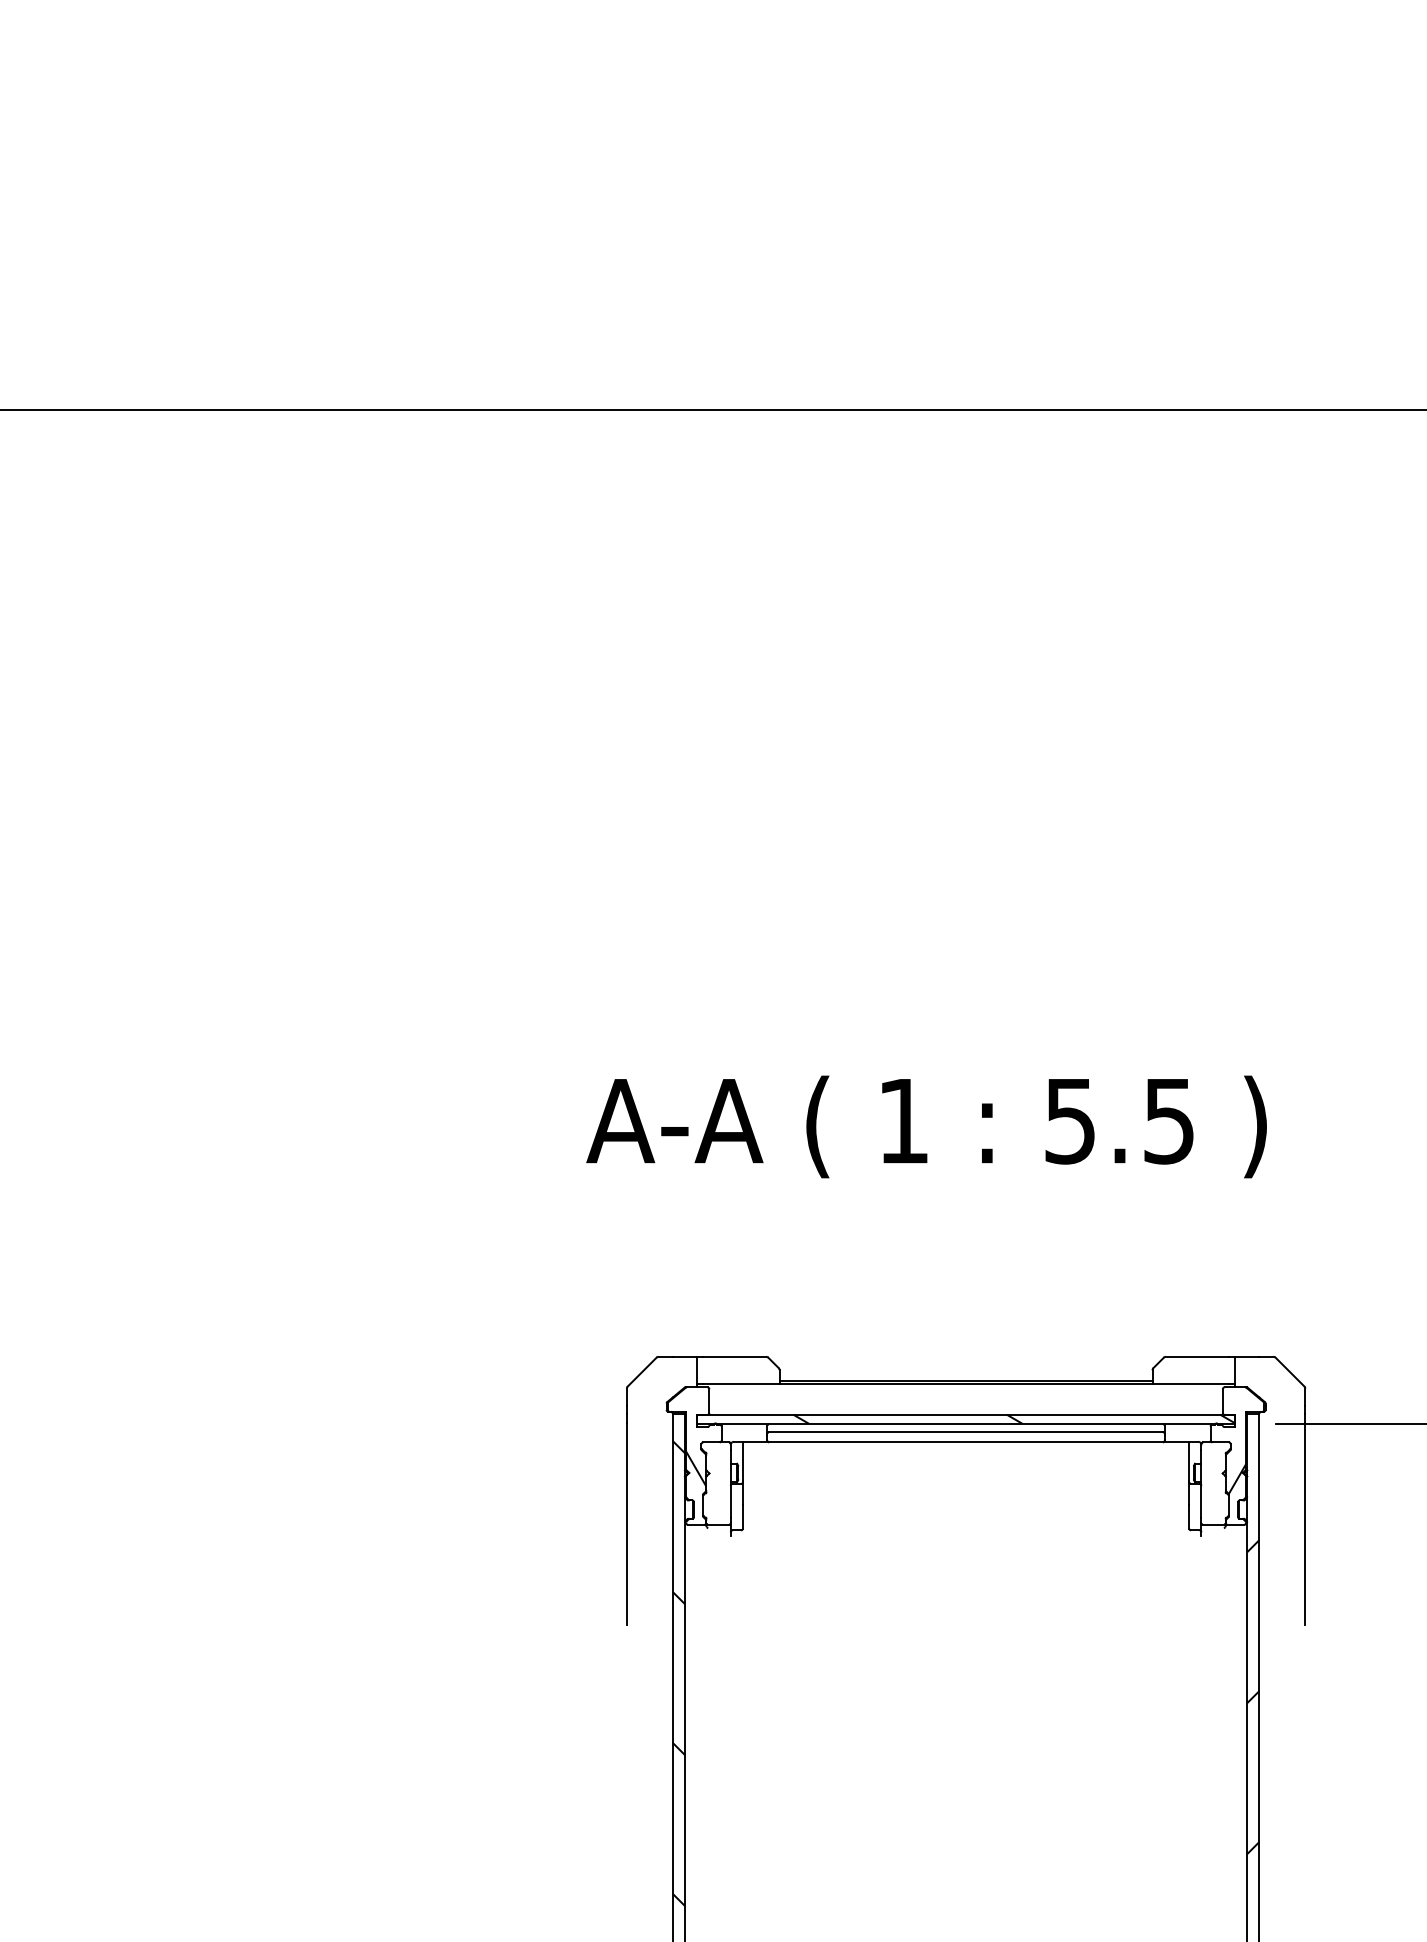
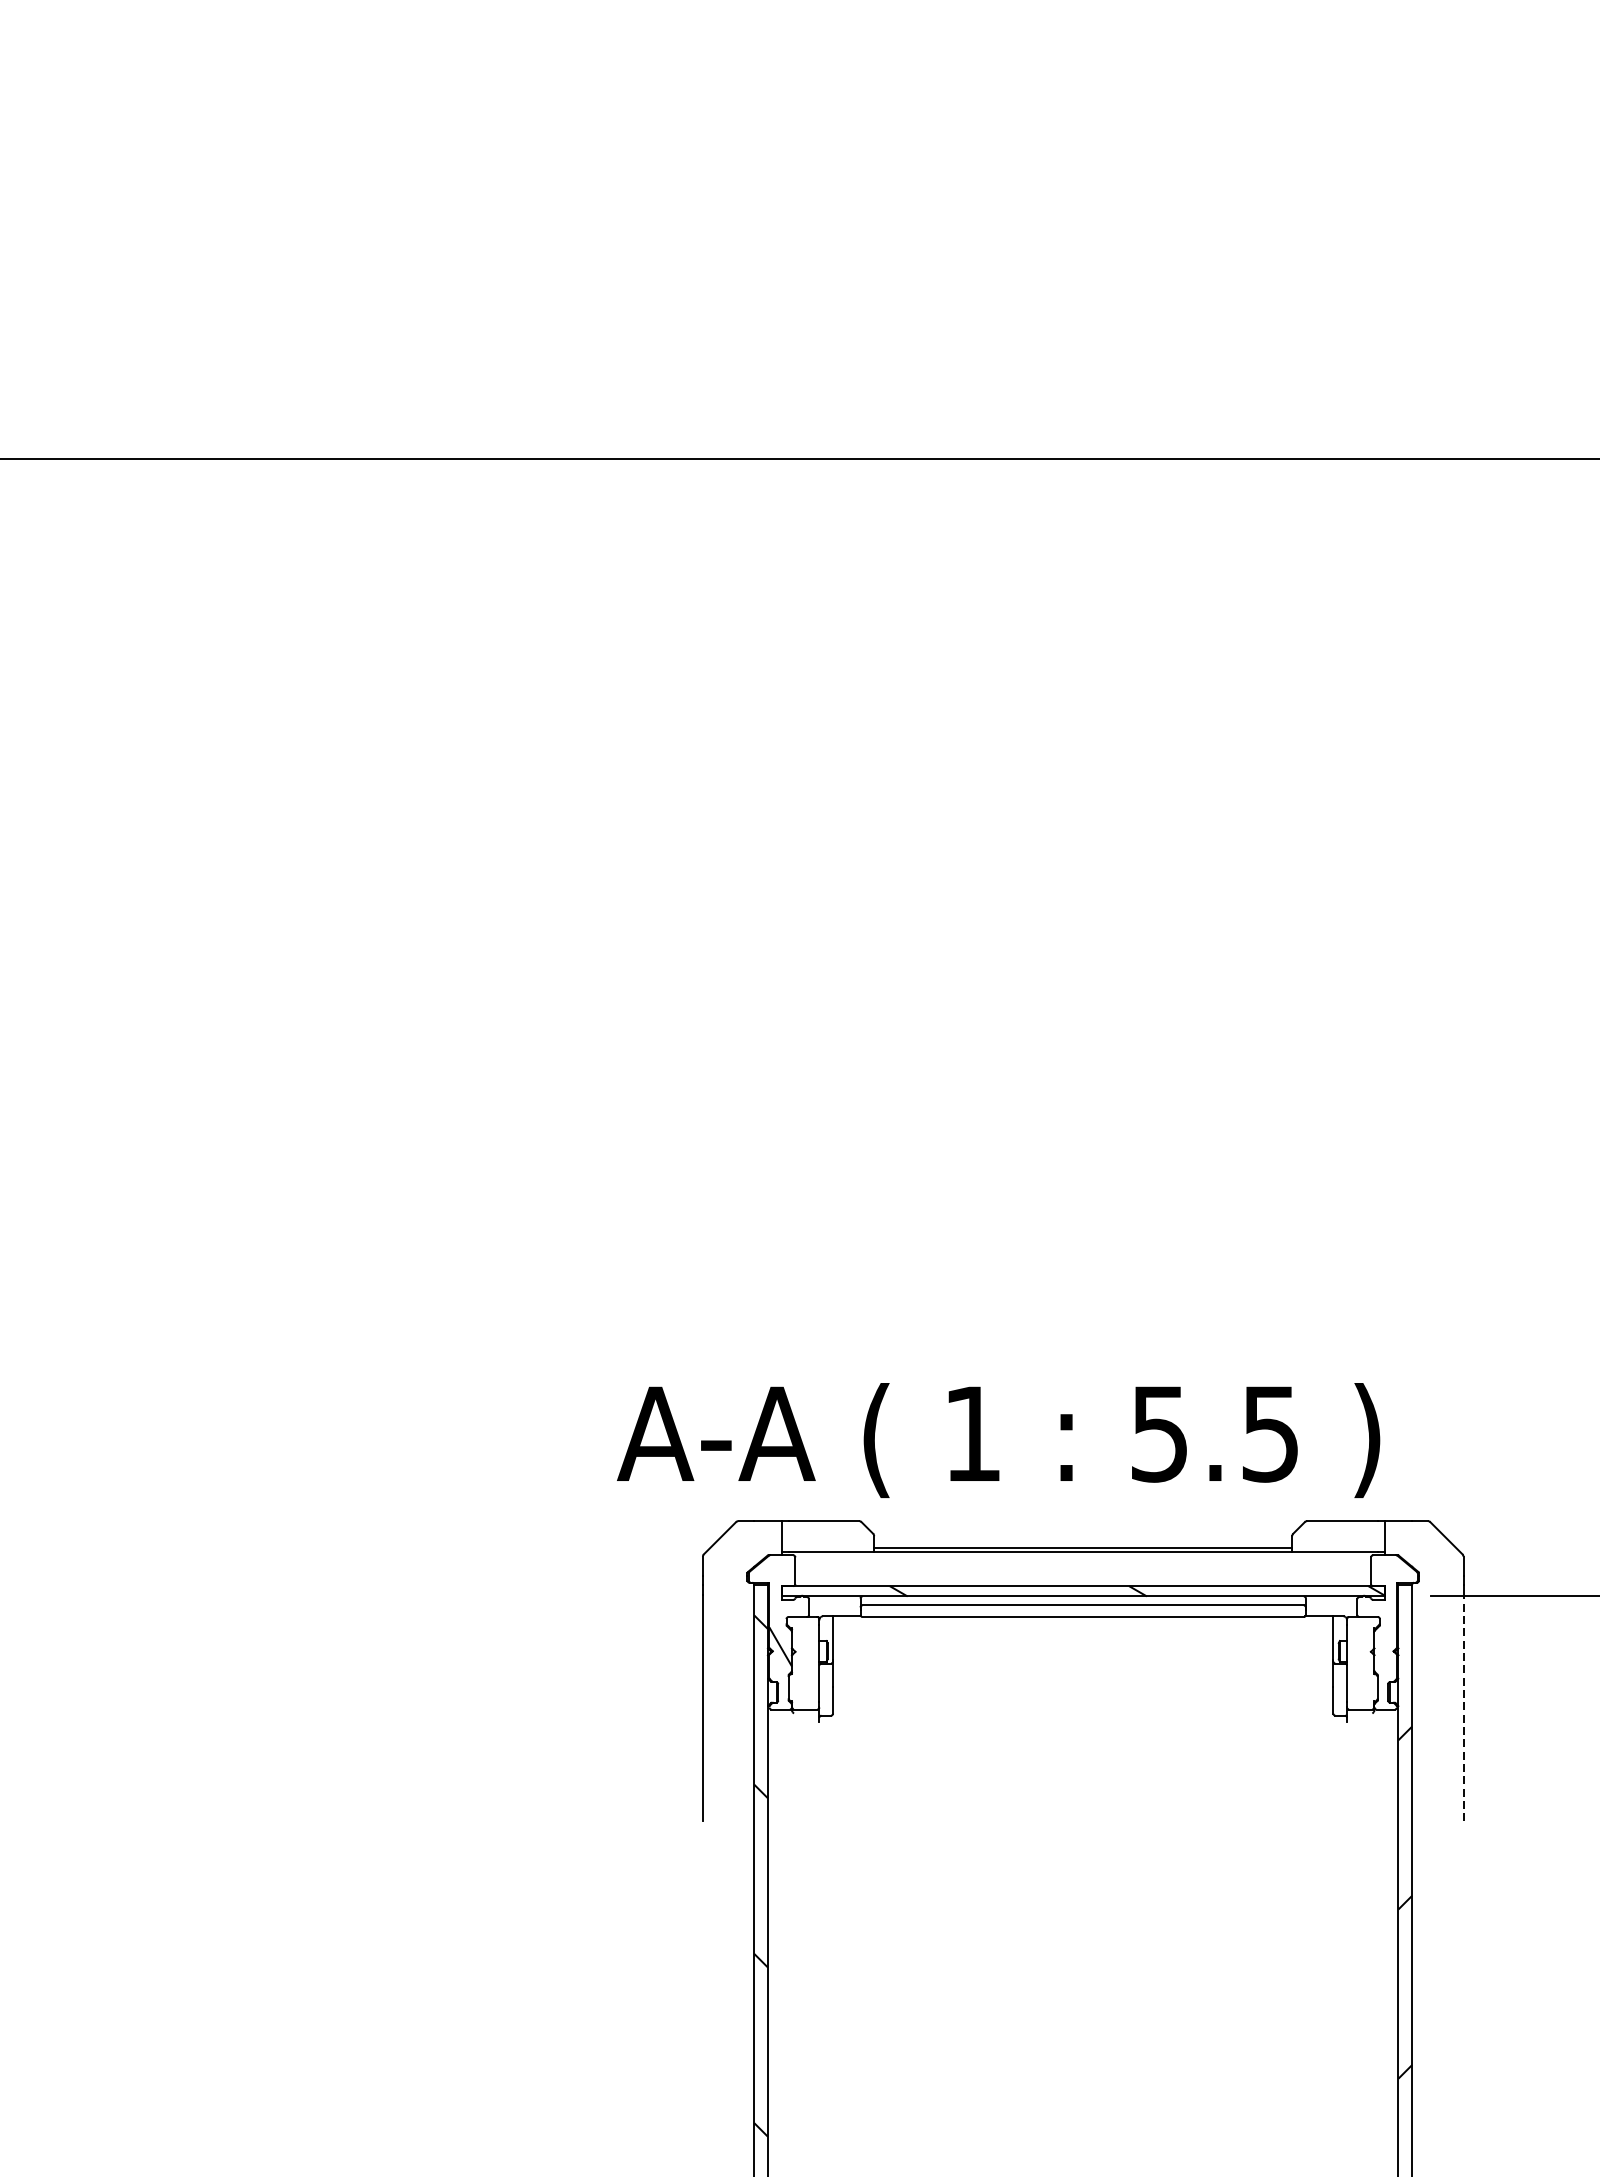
text: (926, 1126) -> (998, 1439), moved
hatch: (1237, 1479) -> (1387, 1658), removed
line: (1305, 1523) -> (1463, 1707), solid -> dashed

